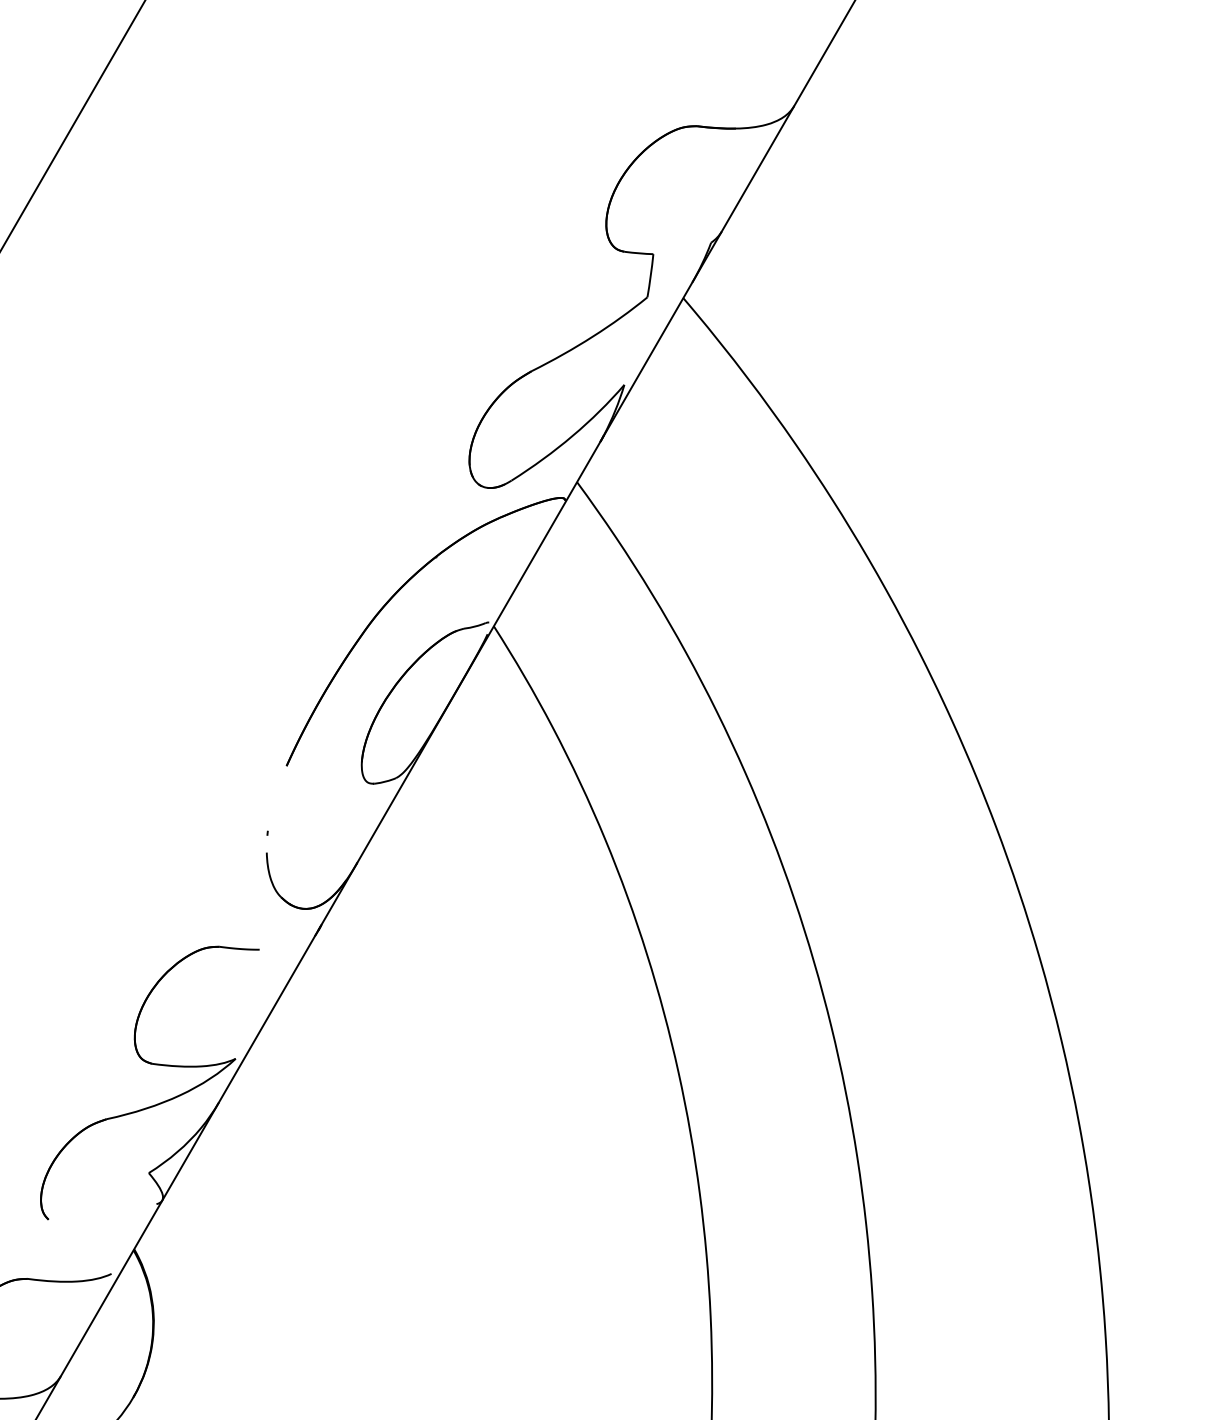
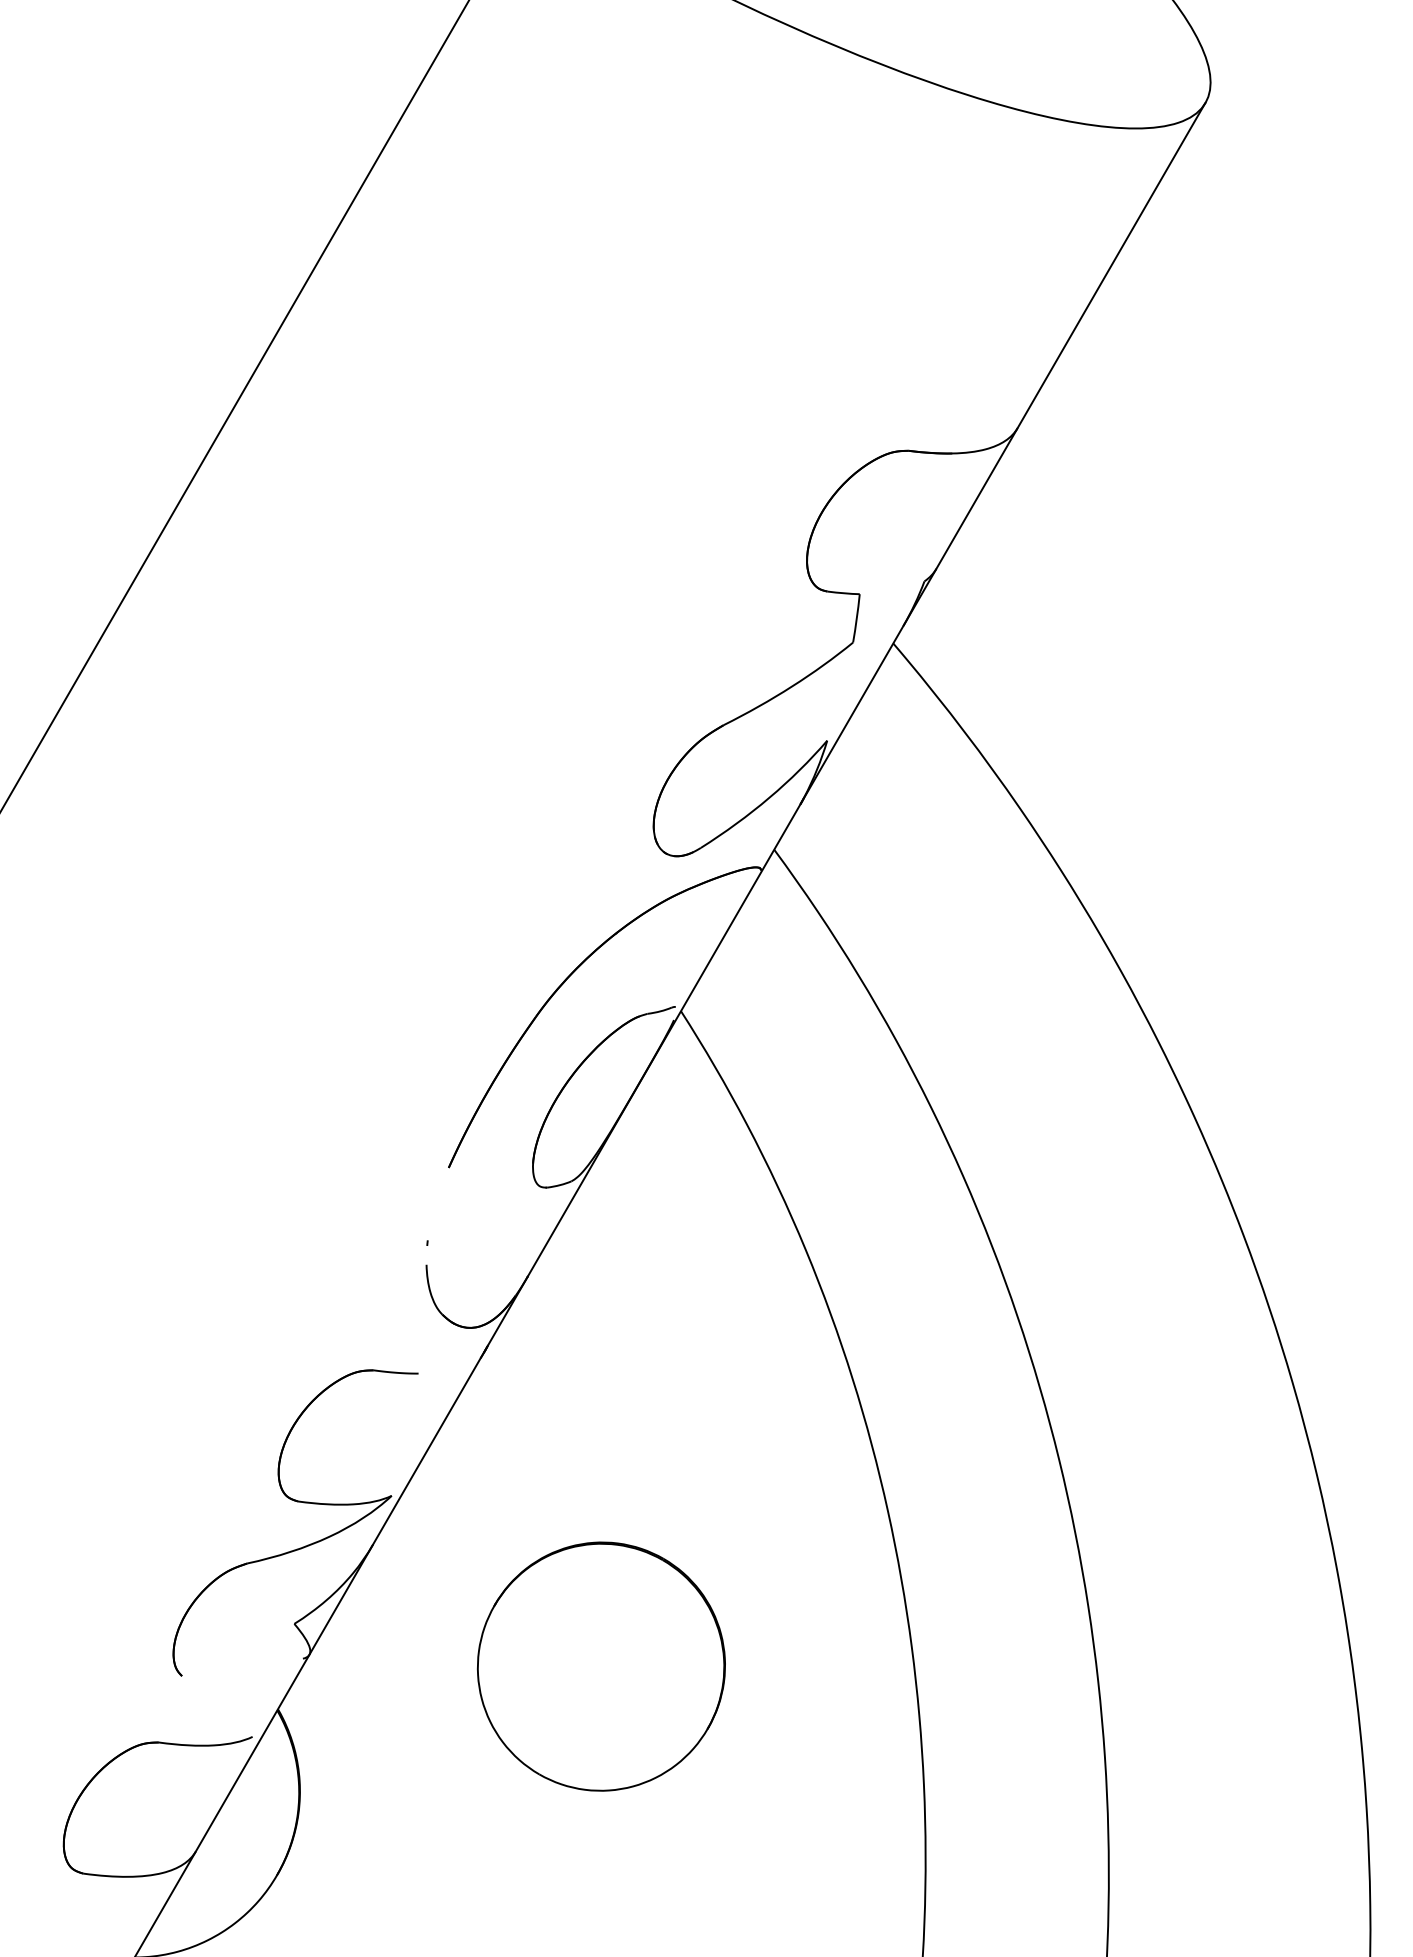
part: (422, 1211) -> (601, 1666), added

